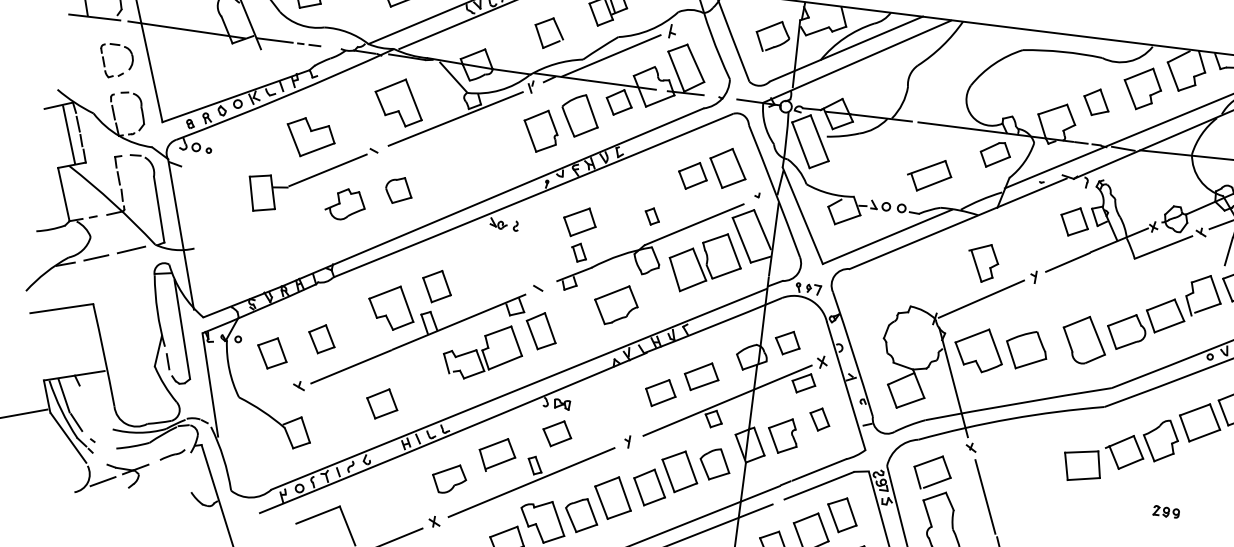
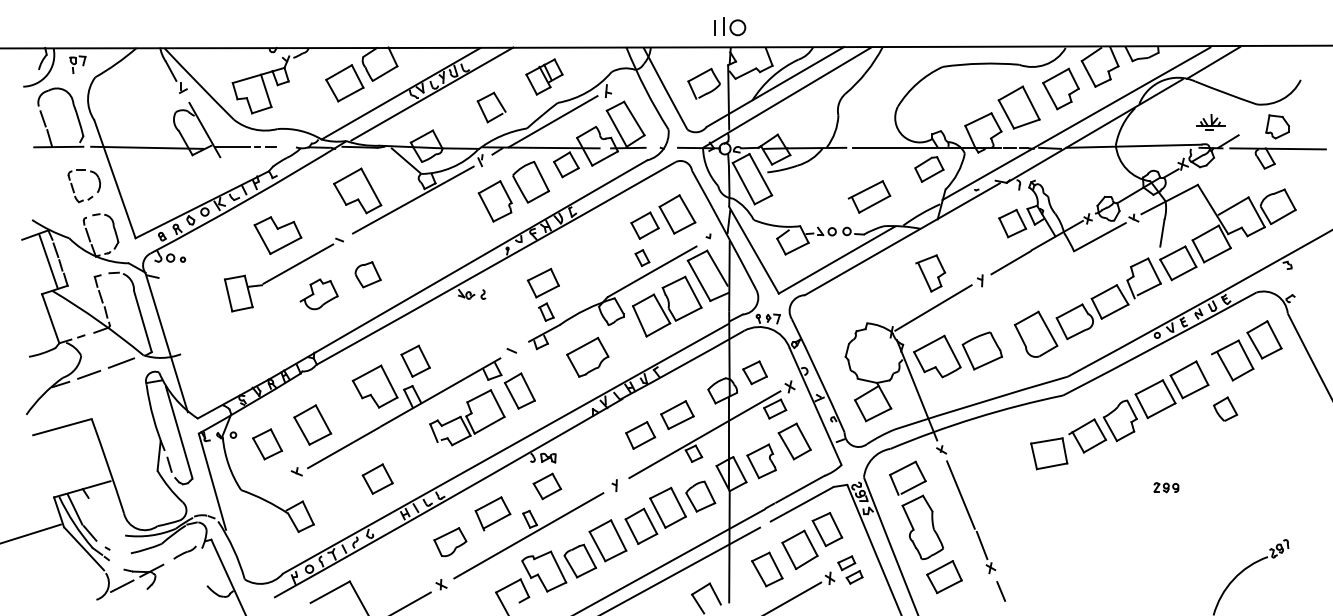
part: (1095, 102) -> (1018, 107), size x1.67
part: (652, 217) -> (642, 258), moved
part: (321, 338) -> (312, 424), size x1.43
part: (819, 419) -> (794, 441), size x1.67
part: (1166, 511) -> (1166, 487), moved

